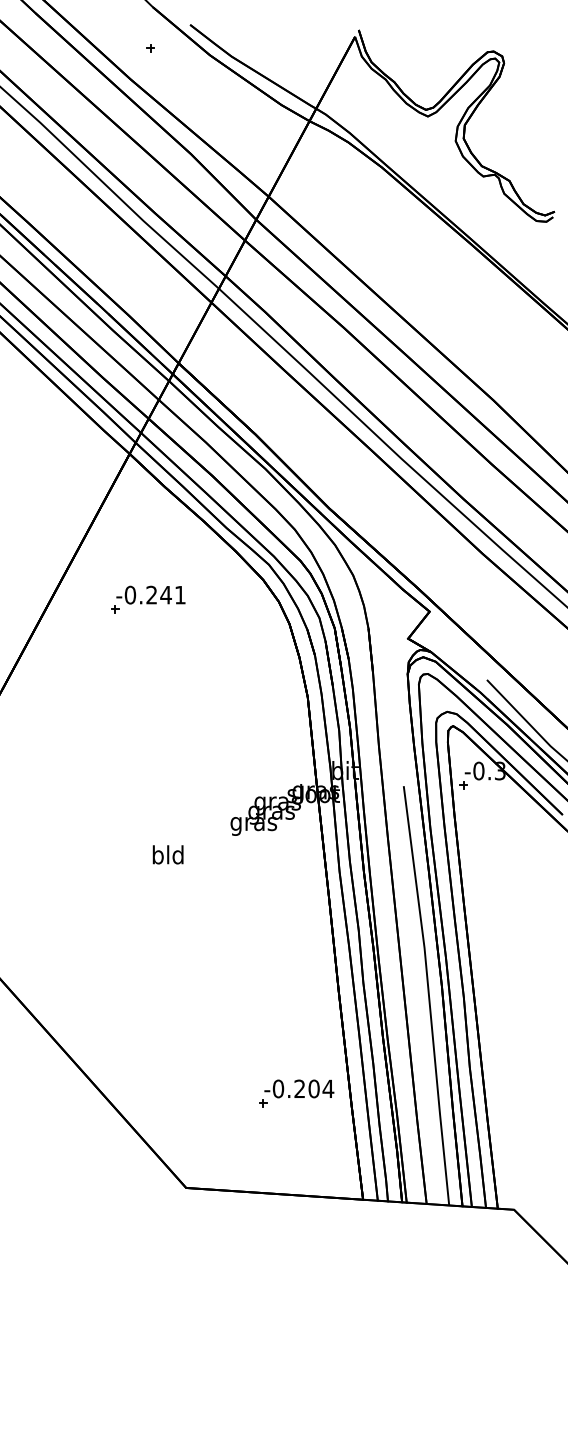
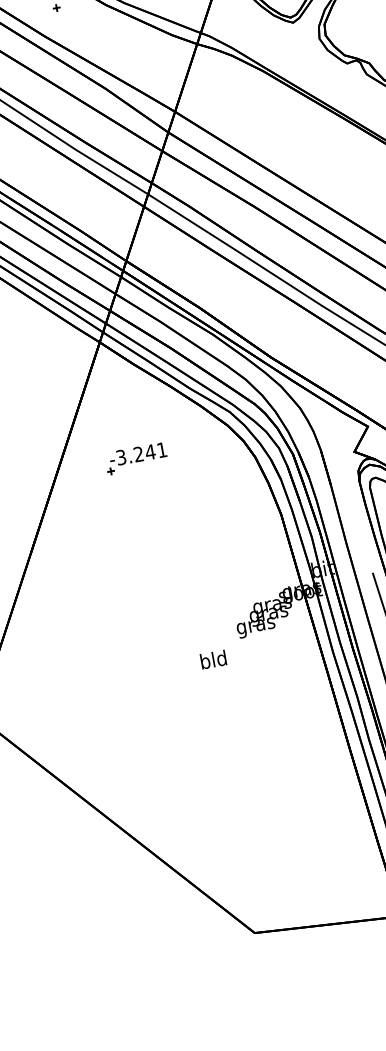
text: (130, 594) -> (121, 456), -0.241 -> -3.241
text: (167, 854) -> (212, 659), moved
part: (296, 1093) -> (330, 839), removed

